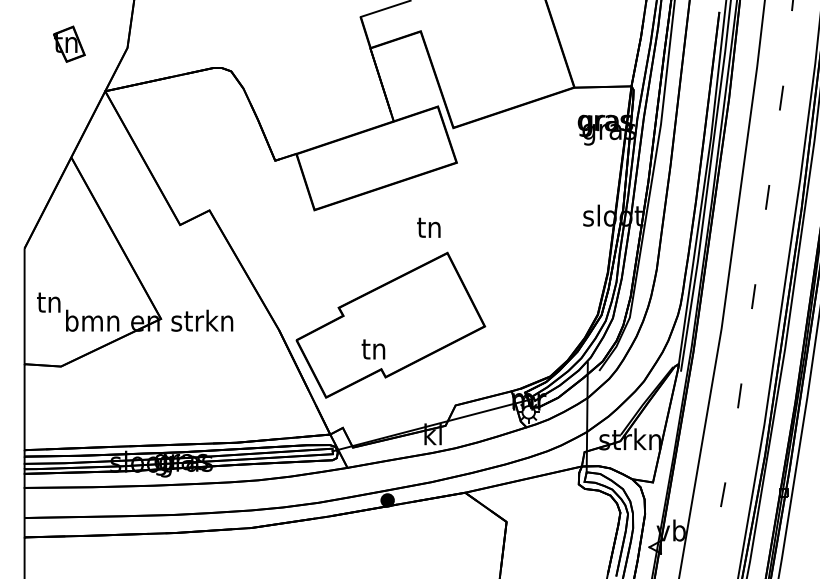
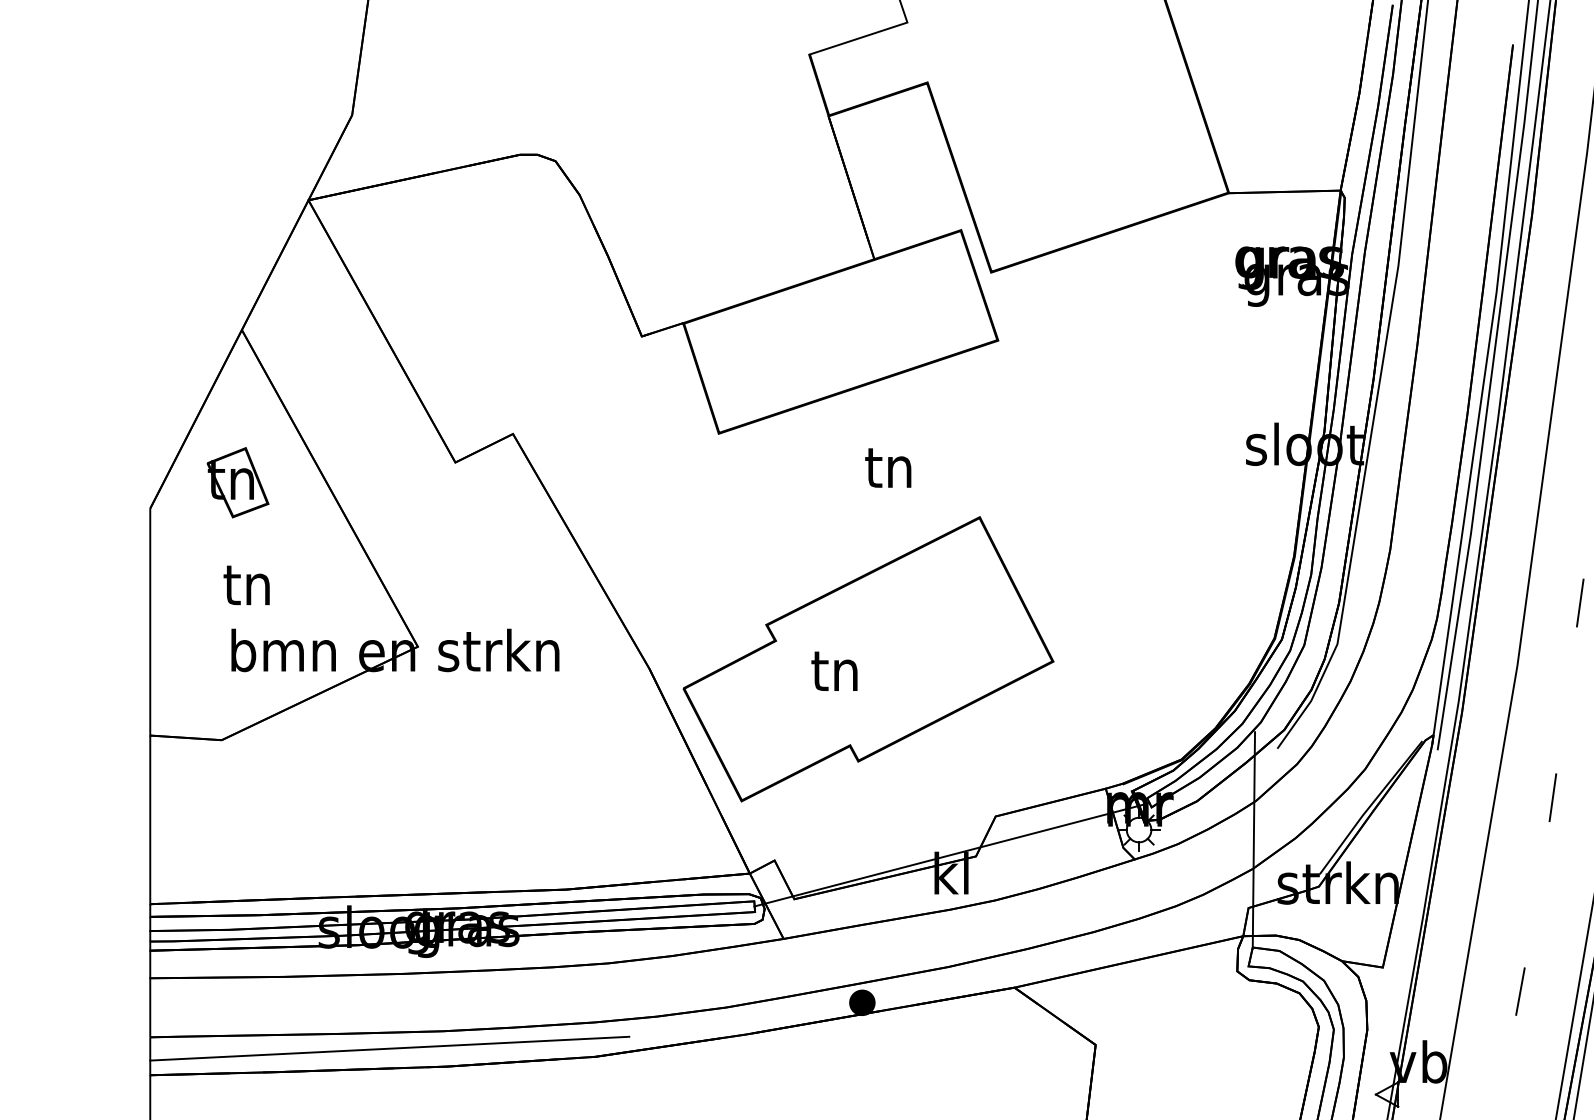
part: (69, 43) -> (238, 481), moved
text: (428, 227) -> (887, 467), moved
text: (48, 302) -> (246, 585), moved
text: (373, 349) -> (834, 671), moved
line: (146, 523) -> (389, 1048), added

